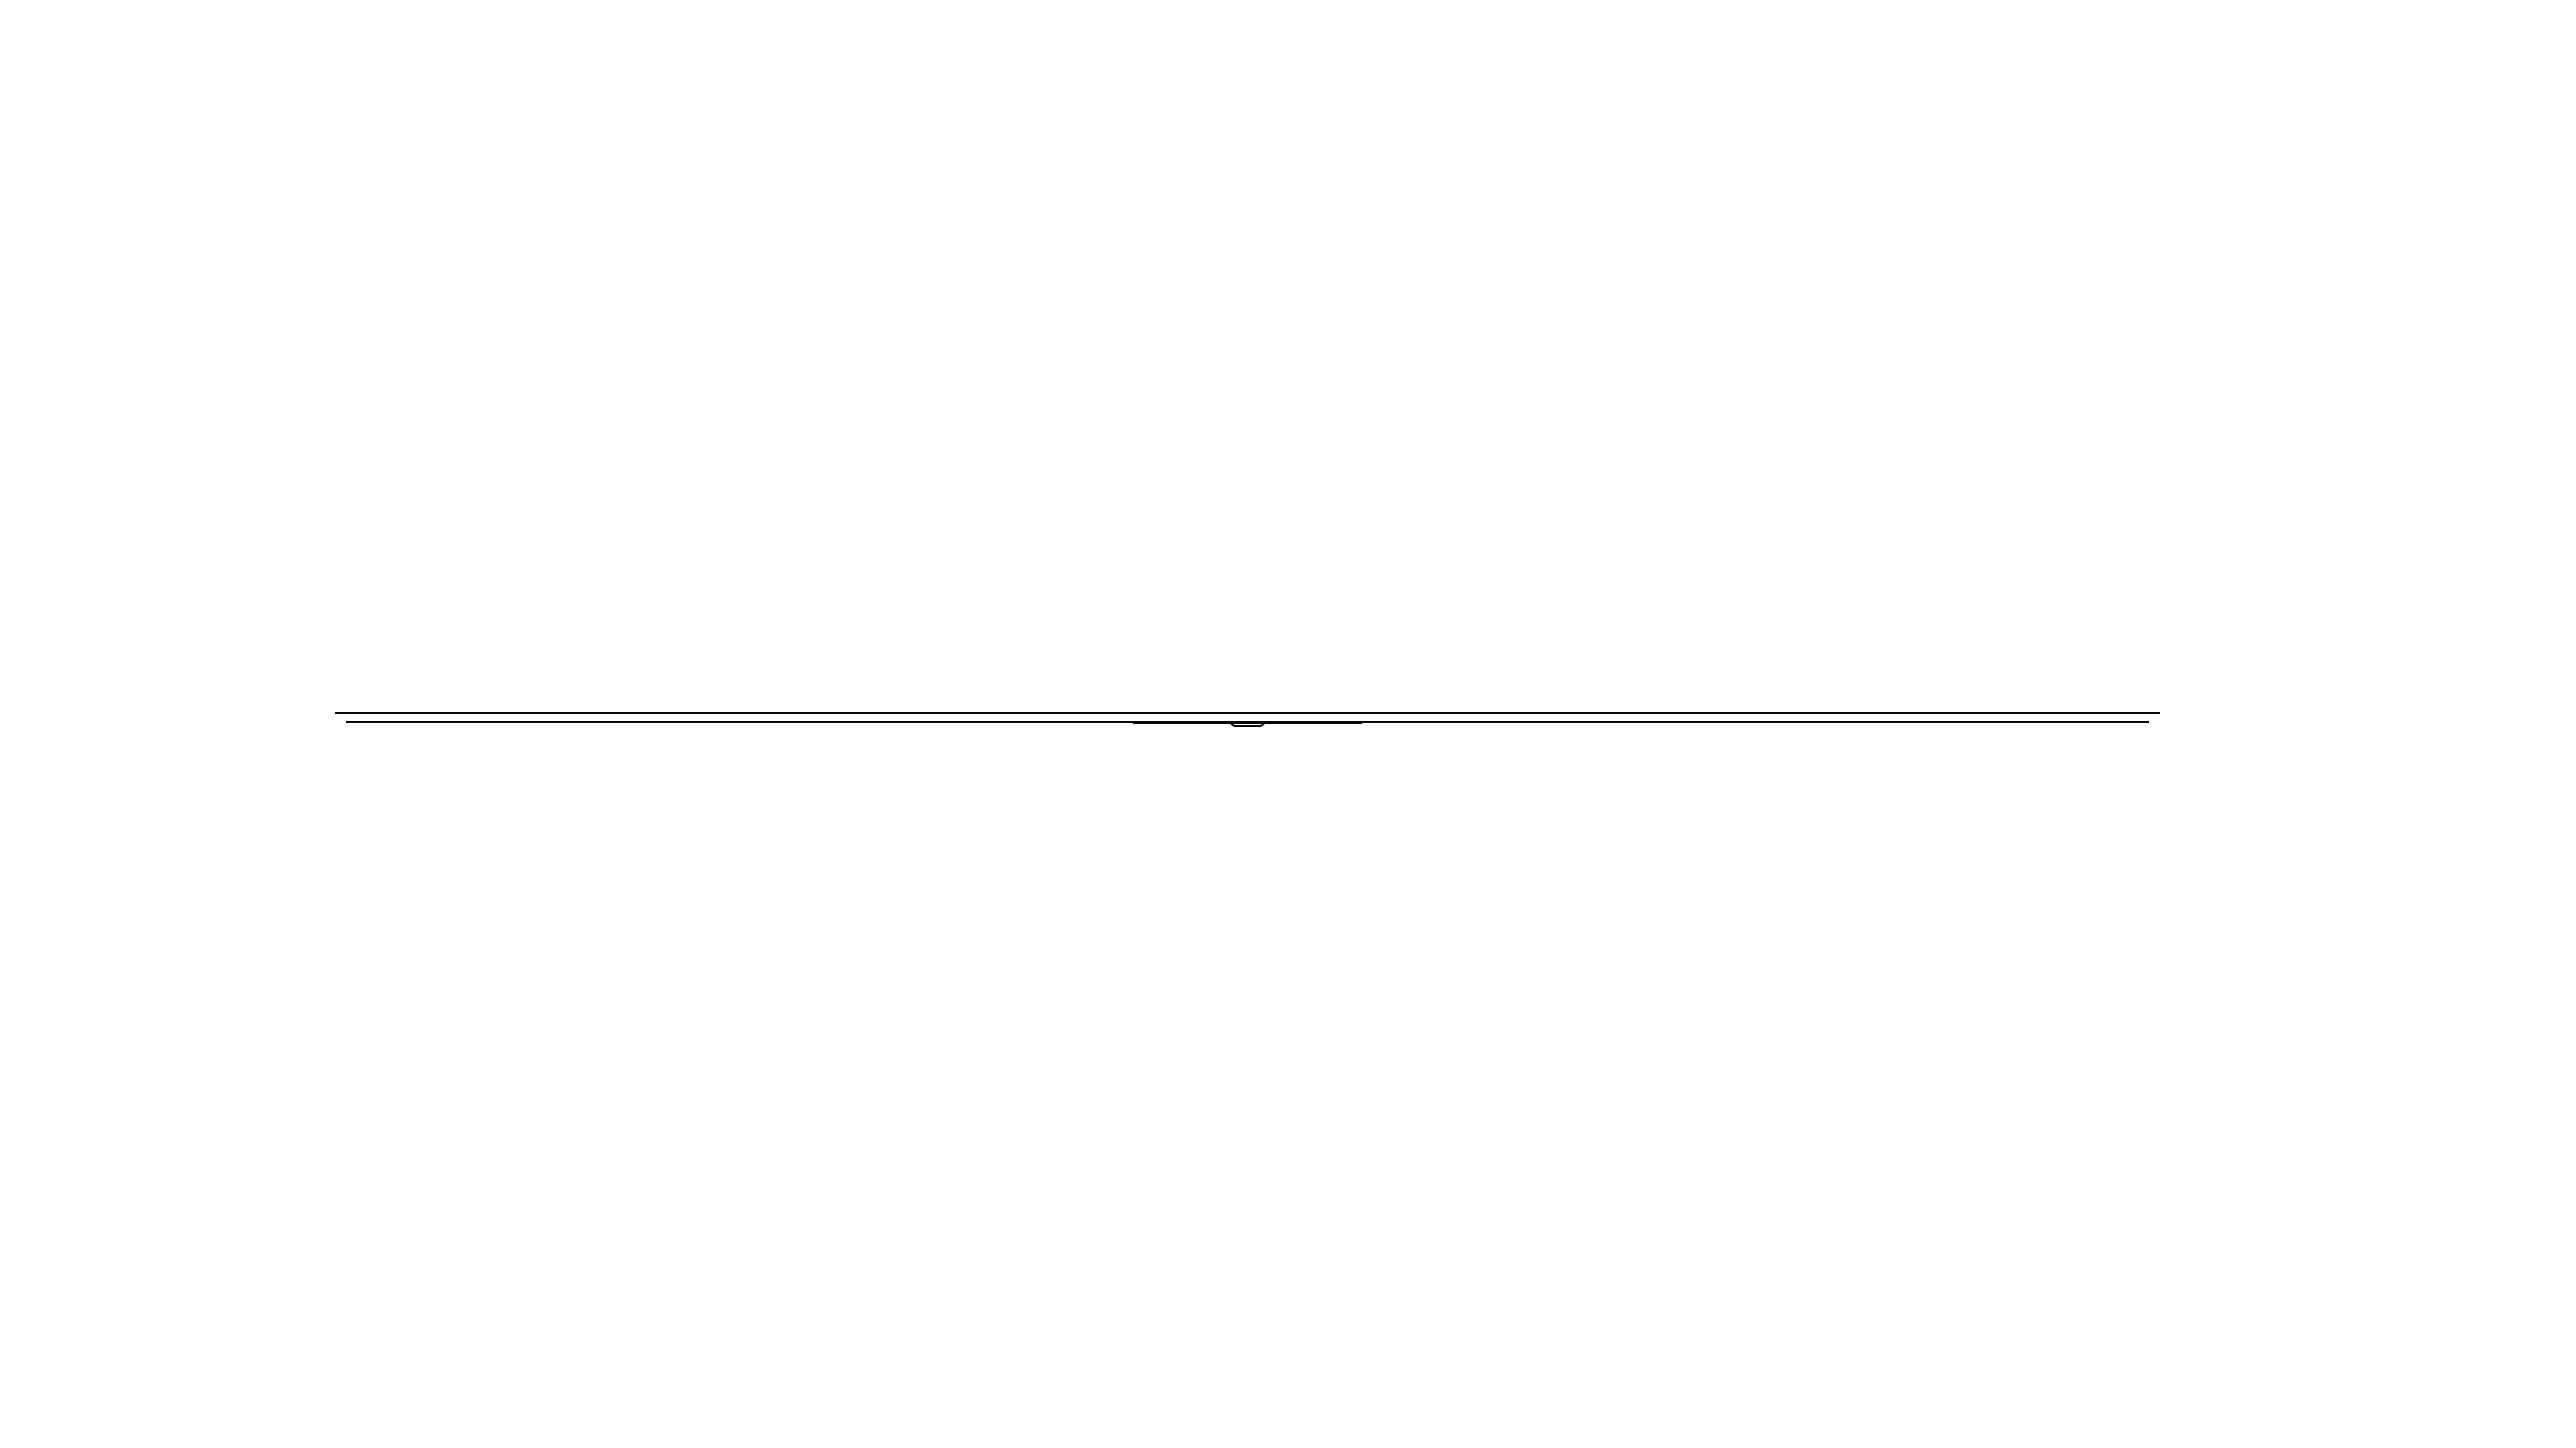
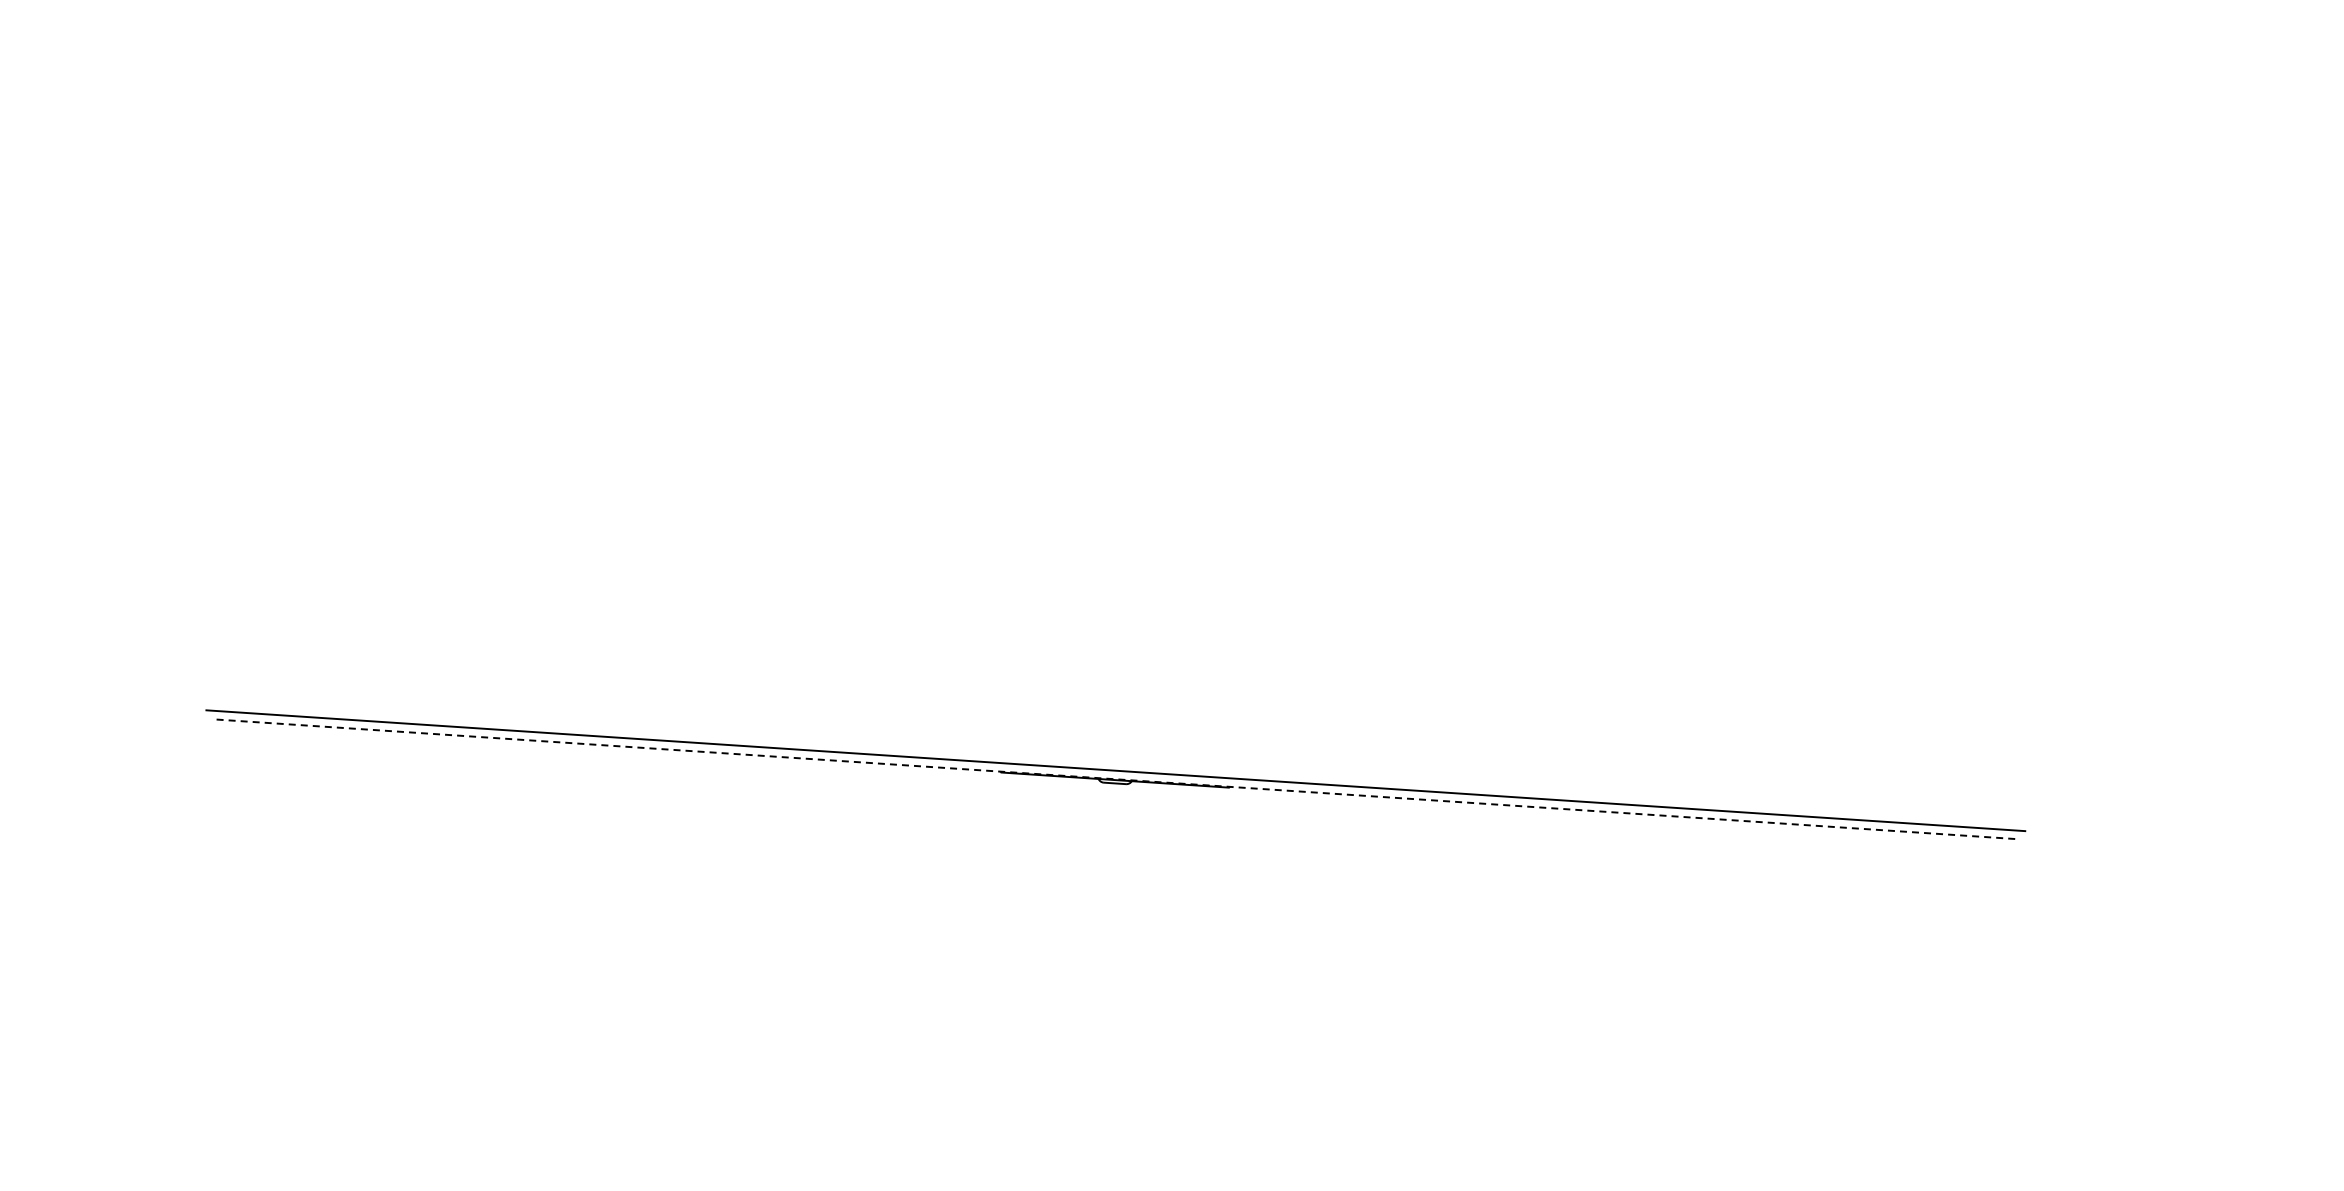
line: (1247, 722) -> (1115, 779), solid -> dashed

